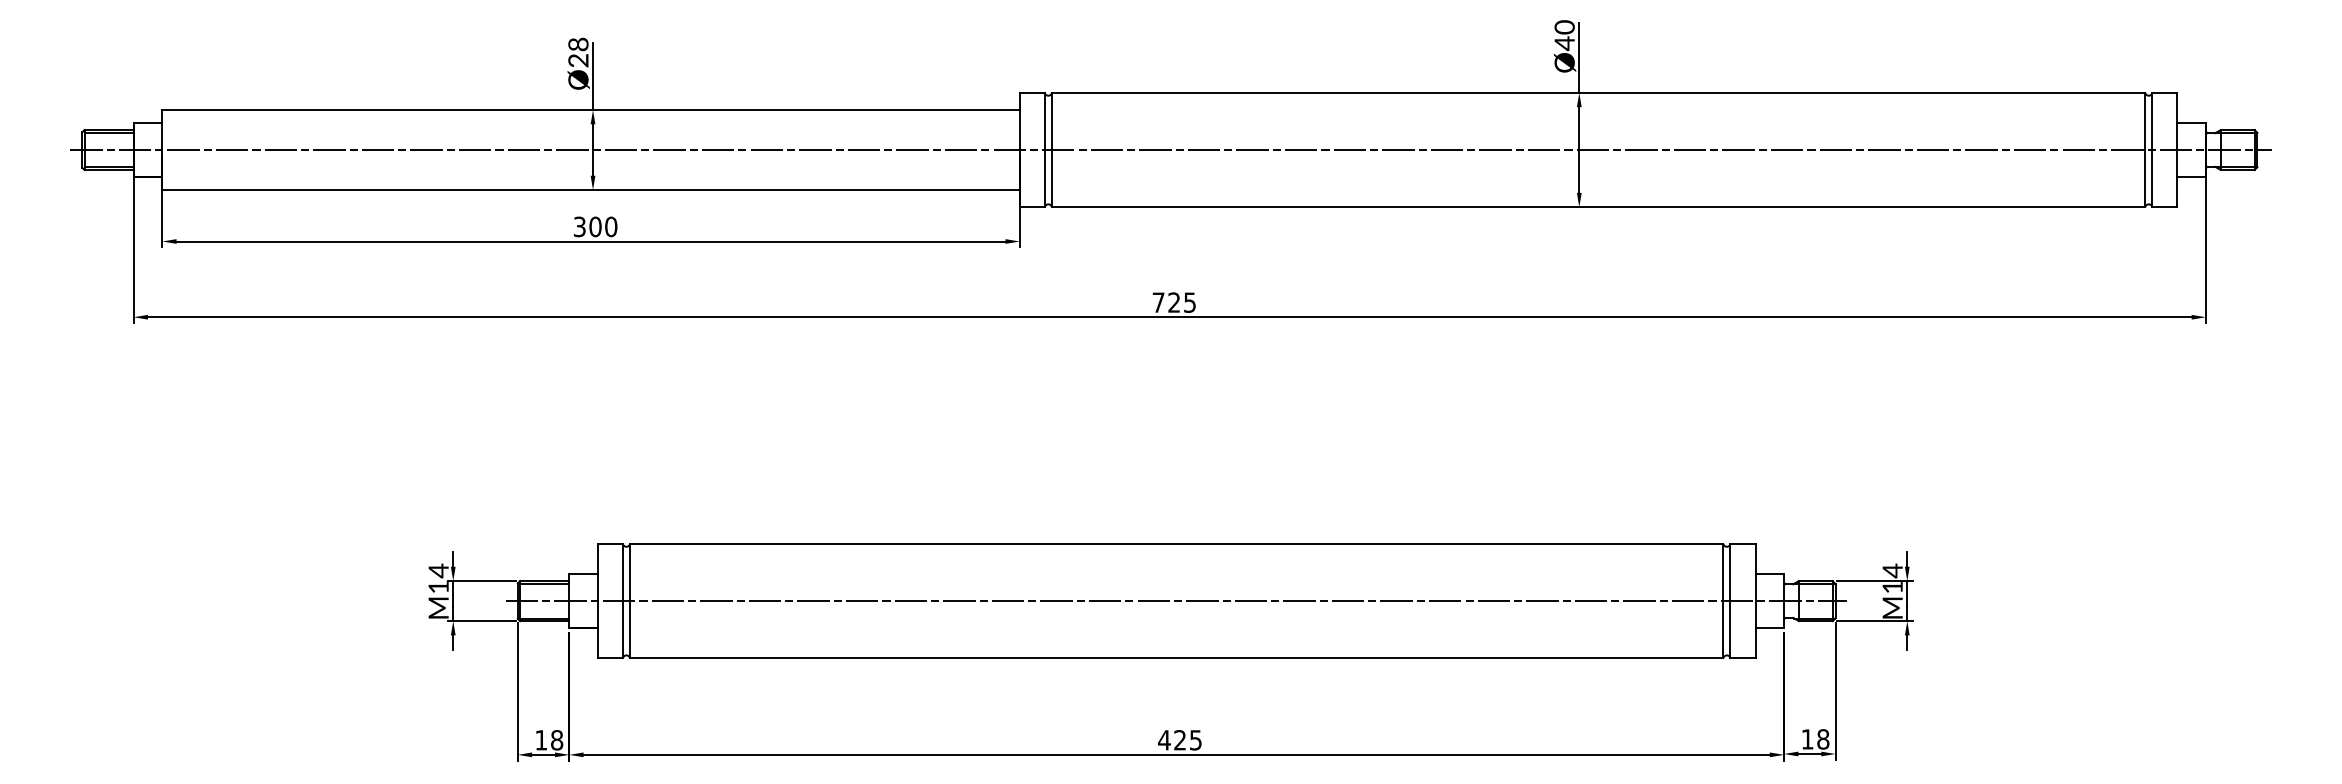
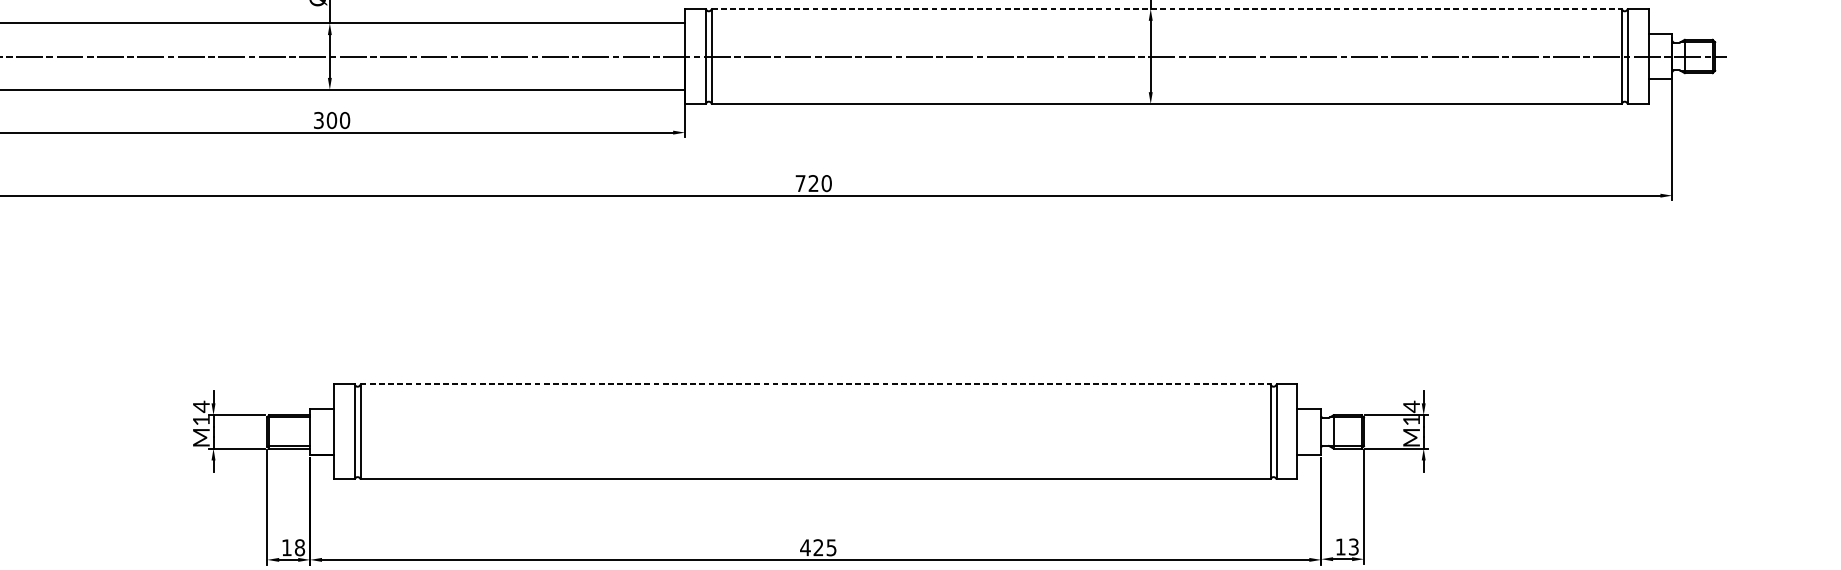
line: (1598, 92) -> (1166, 8), solid -> dashed
text: (1189, 302) -> (826, 183), 725 -> 720
line: (1176, 543) -> (815, 383), solid -> dashed
line: (1175, 601) -> (814, 432), removed
text: (1823, 739) -> (1353, 547), 18 -> 13

